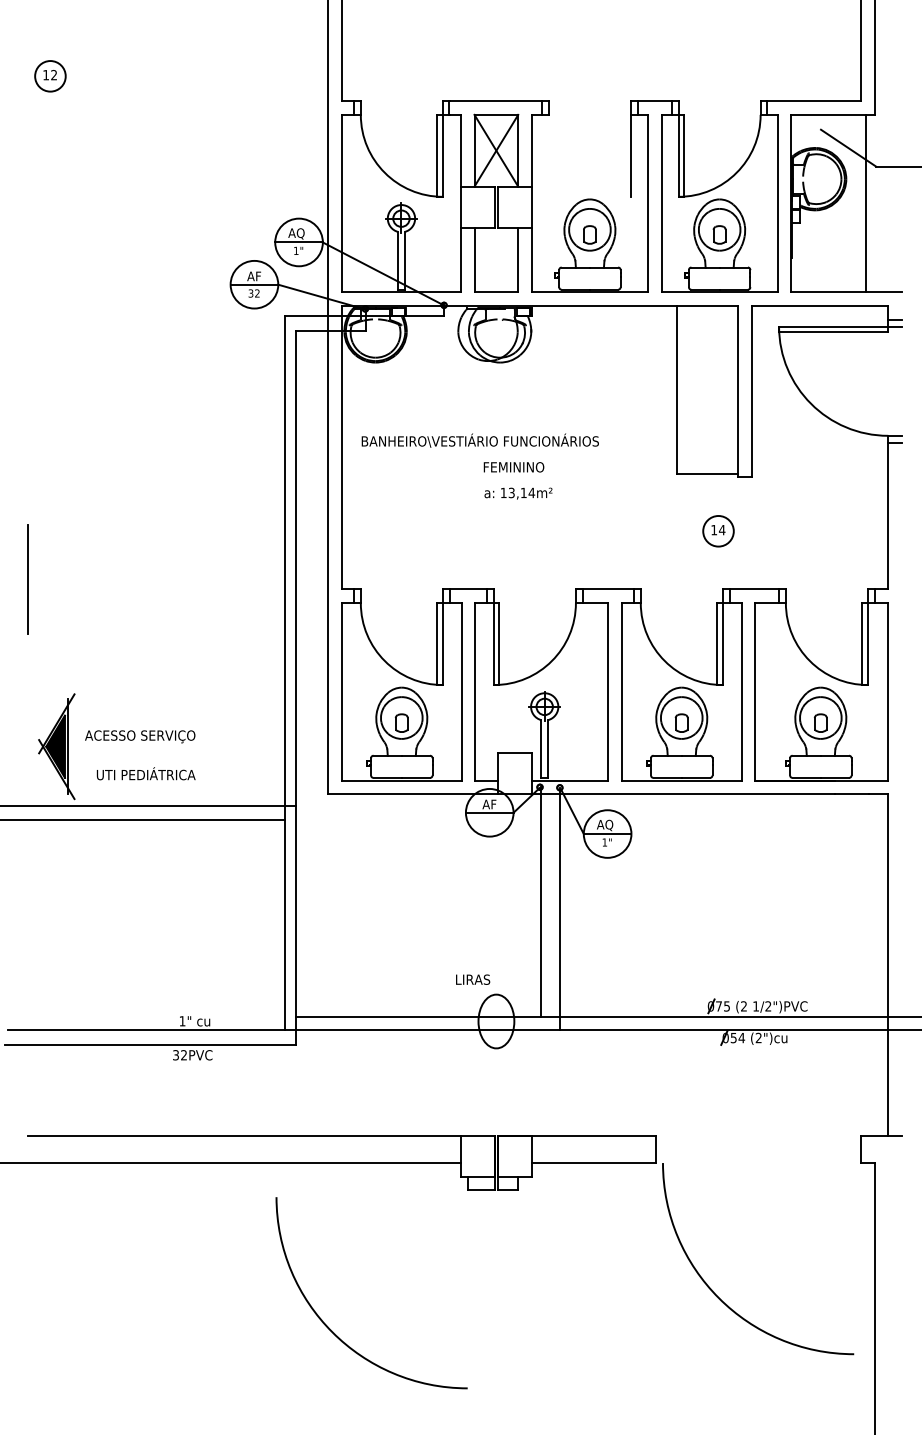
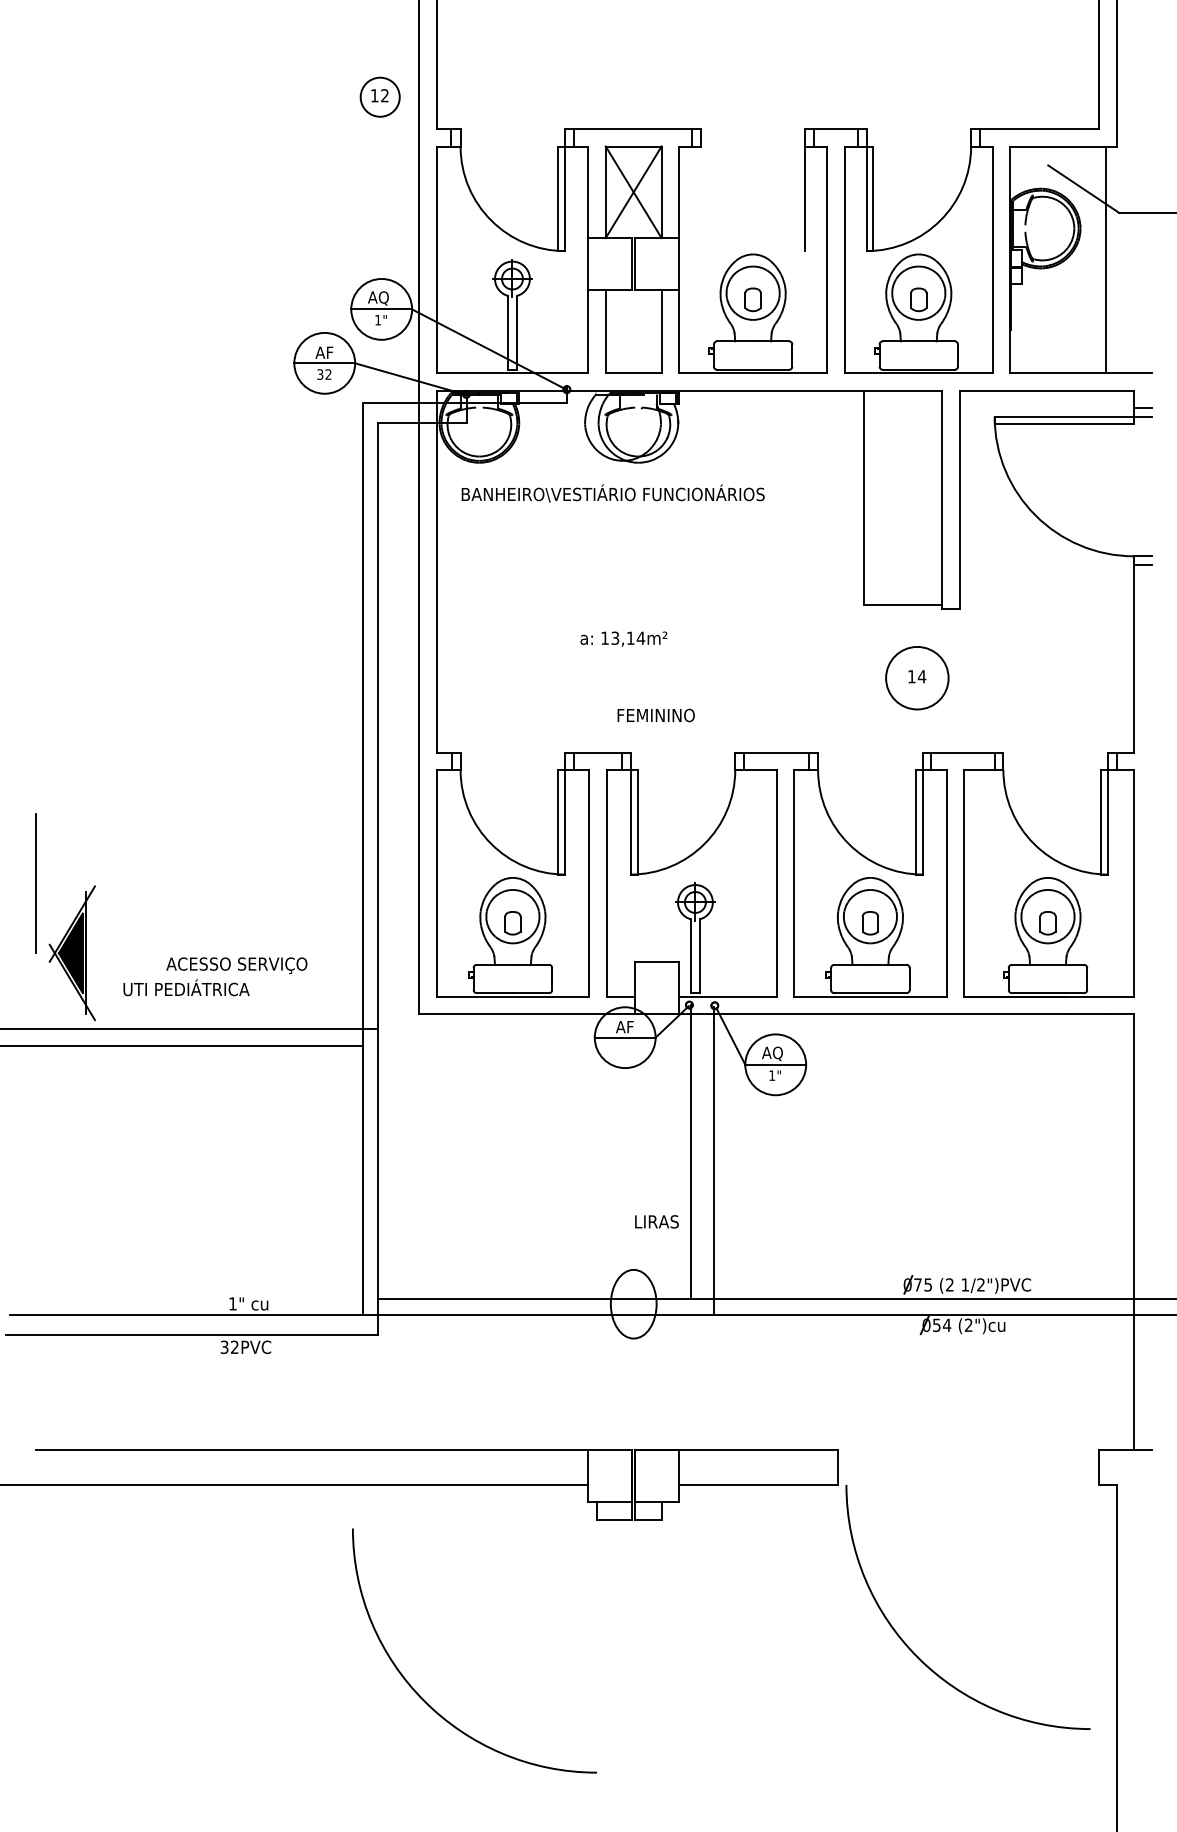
part: (49, 75) -> (379, 96), moved
text: (479, 440) -> (612, 493), moved
text: (513, 467) -> (655, 715), moved
text: (518, 493) -> (623, 638), moved
circle: (717, 530) -> (916, 677), size x1.6
line: (27, 579) -> (35, 883), moved
text: (139, 736) -> (236, 965), moved
text: (472, 979) -> (656, 1221), moved

